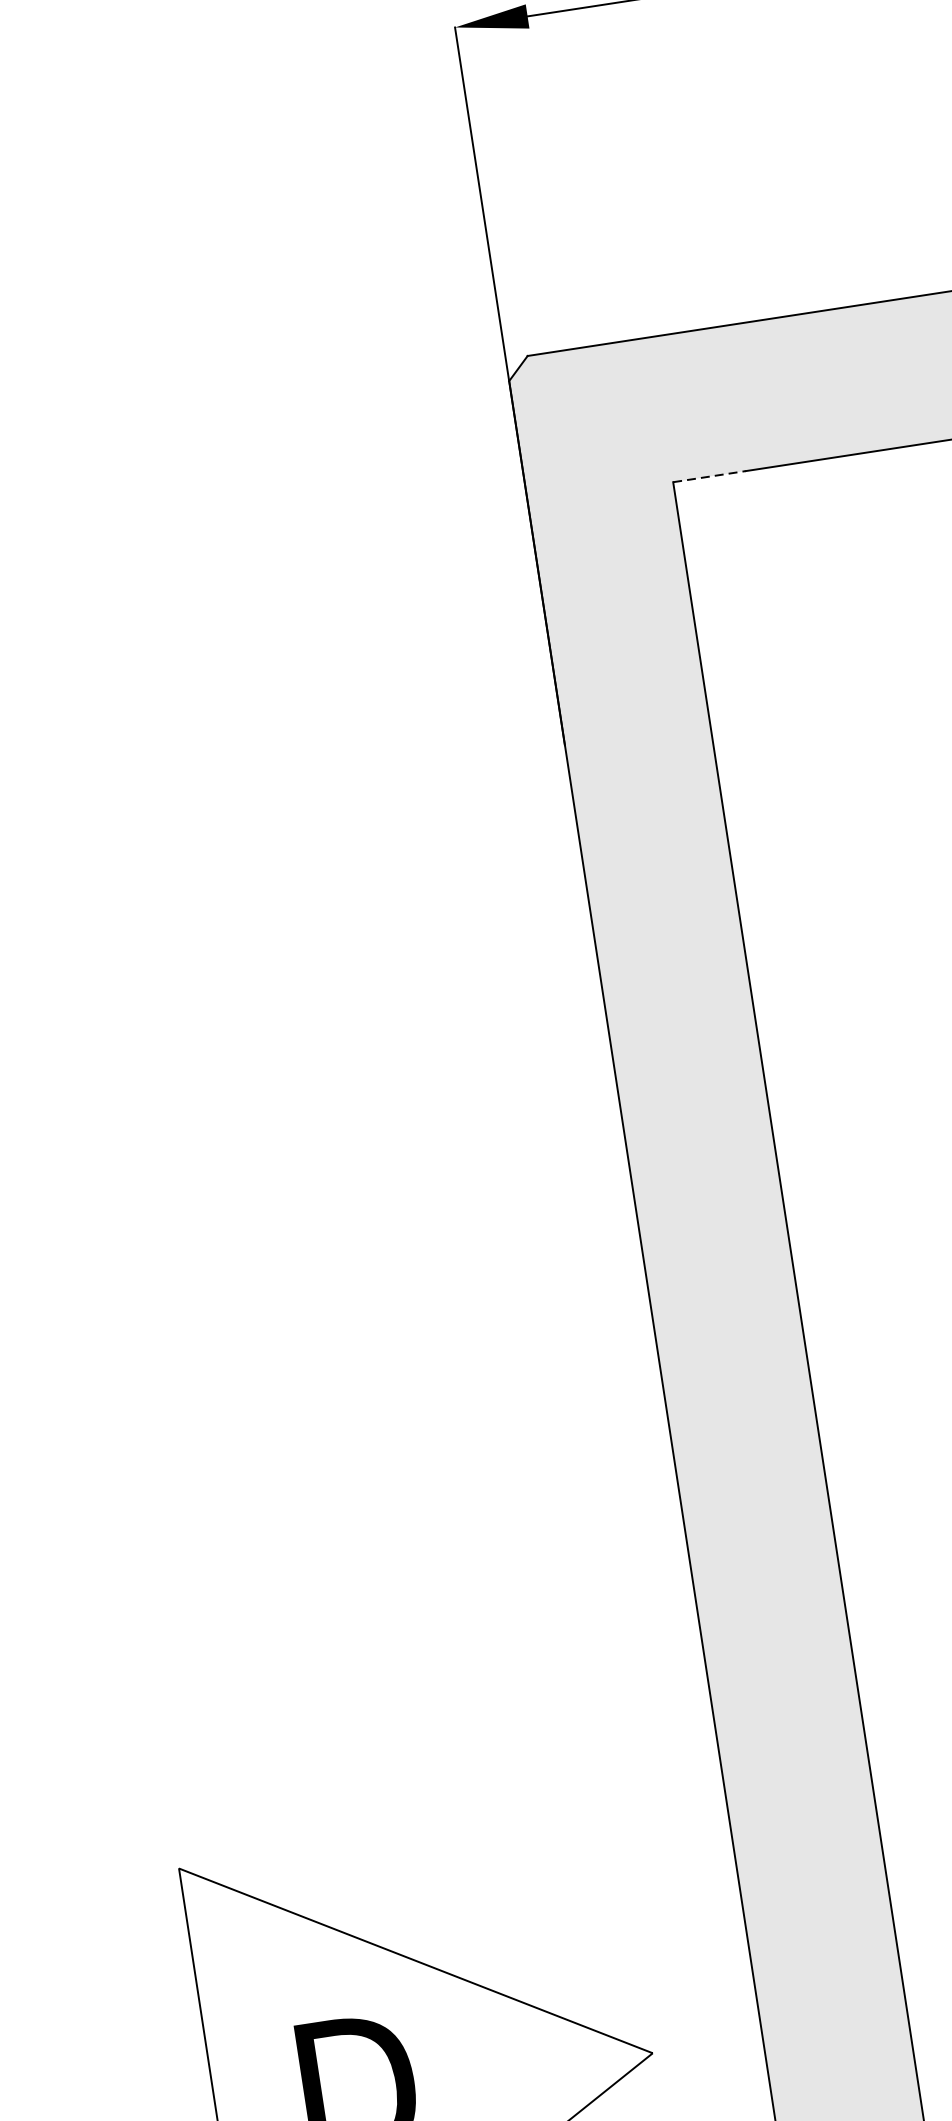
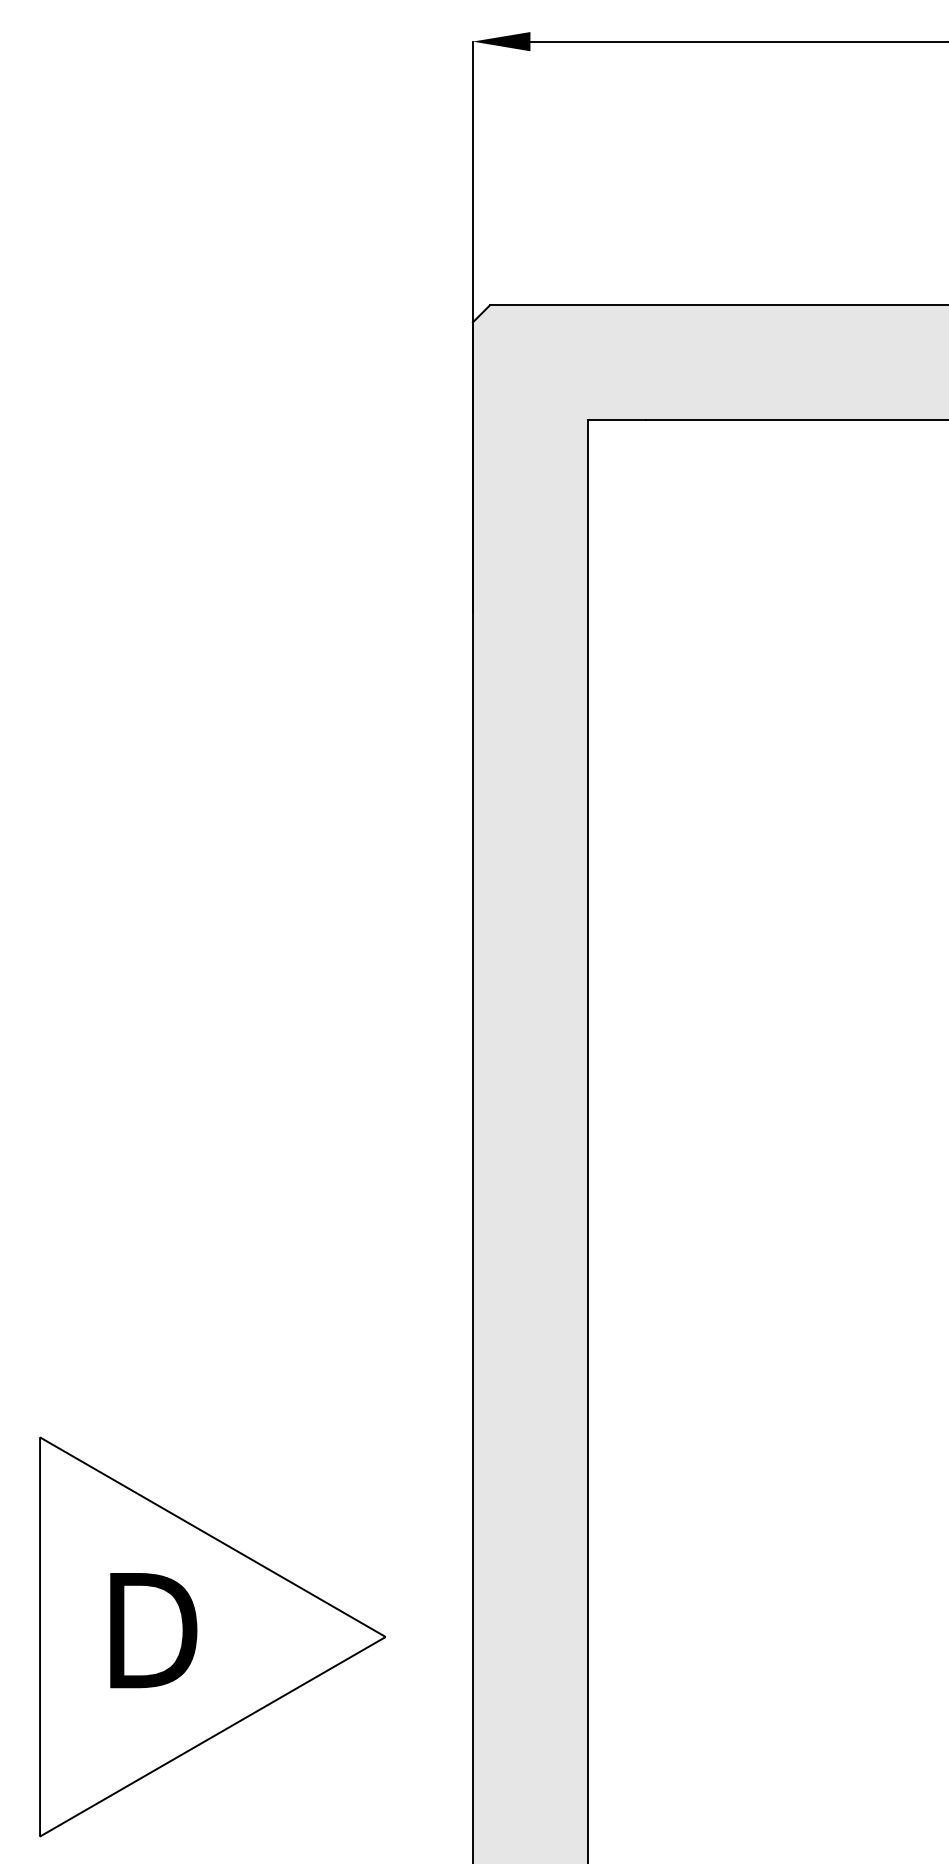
line: (708, 476) -> (616, 420), dashed -> solid

